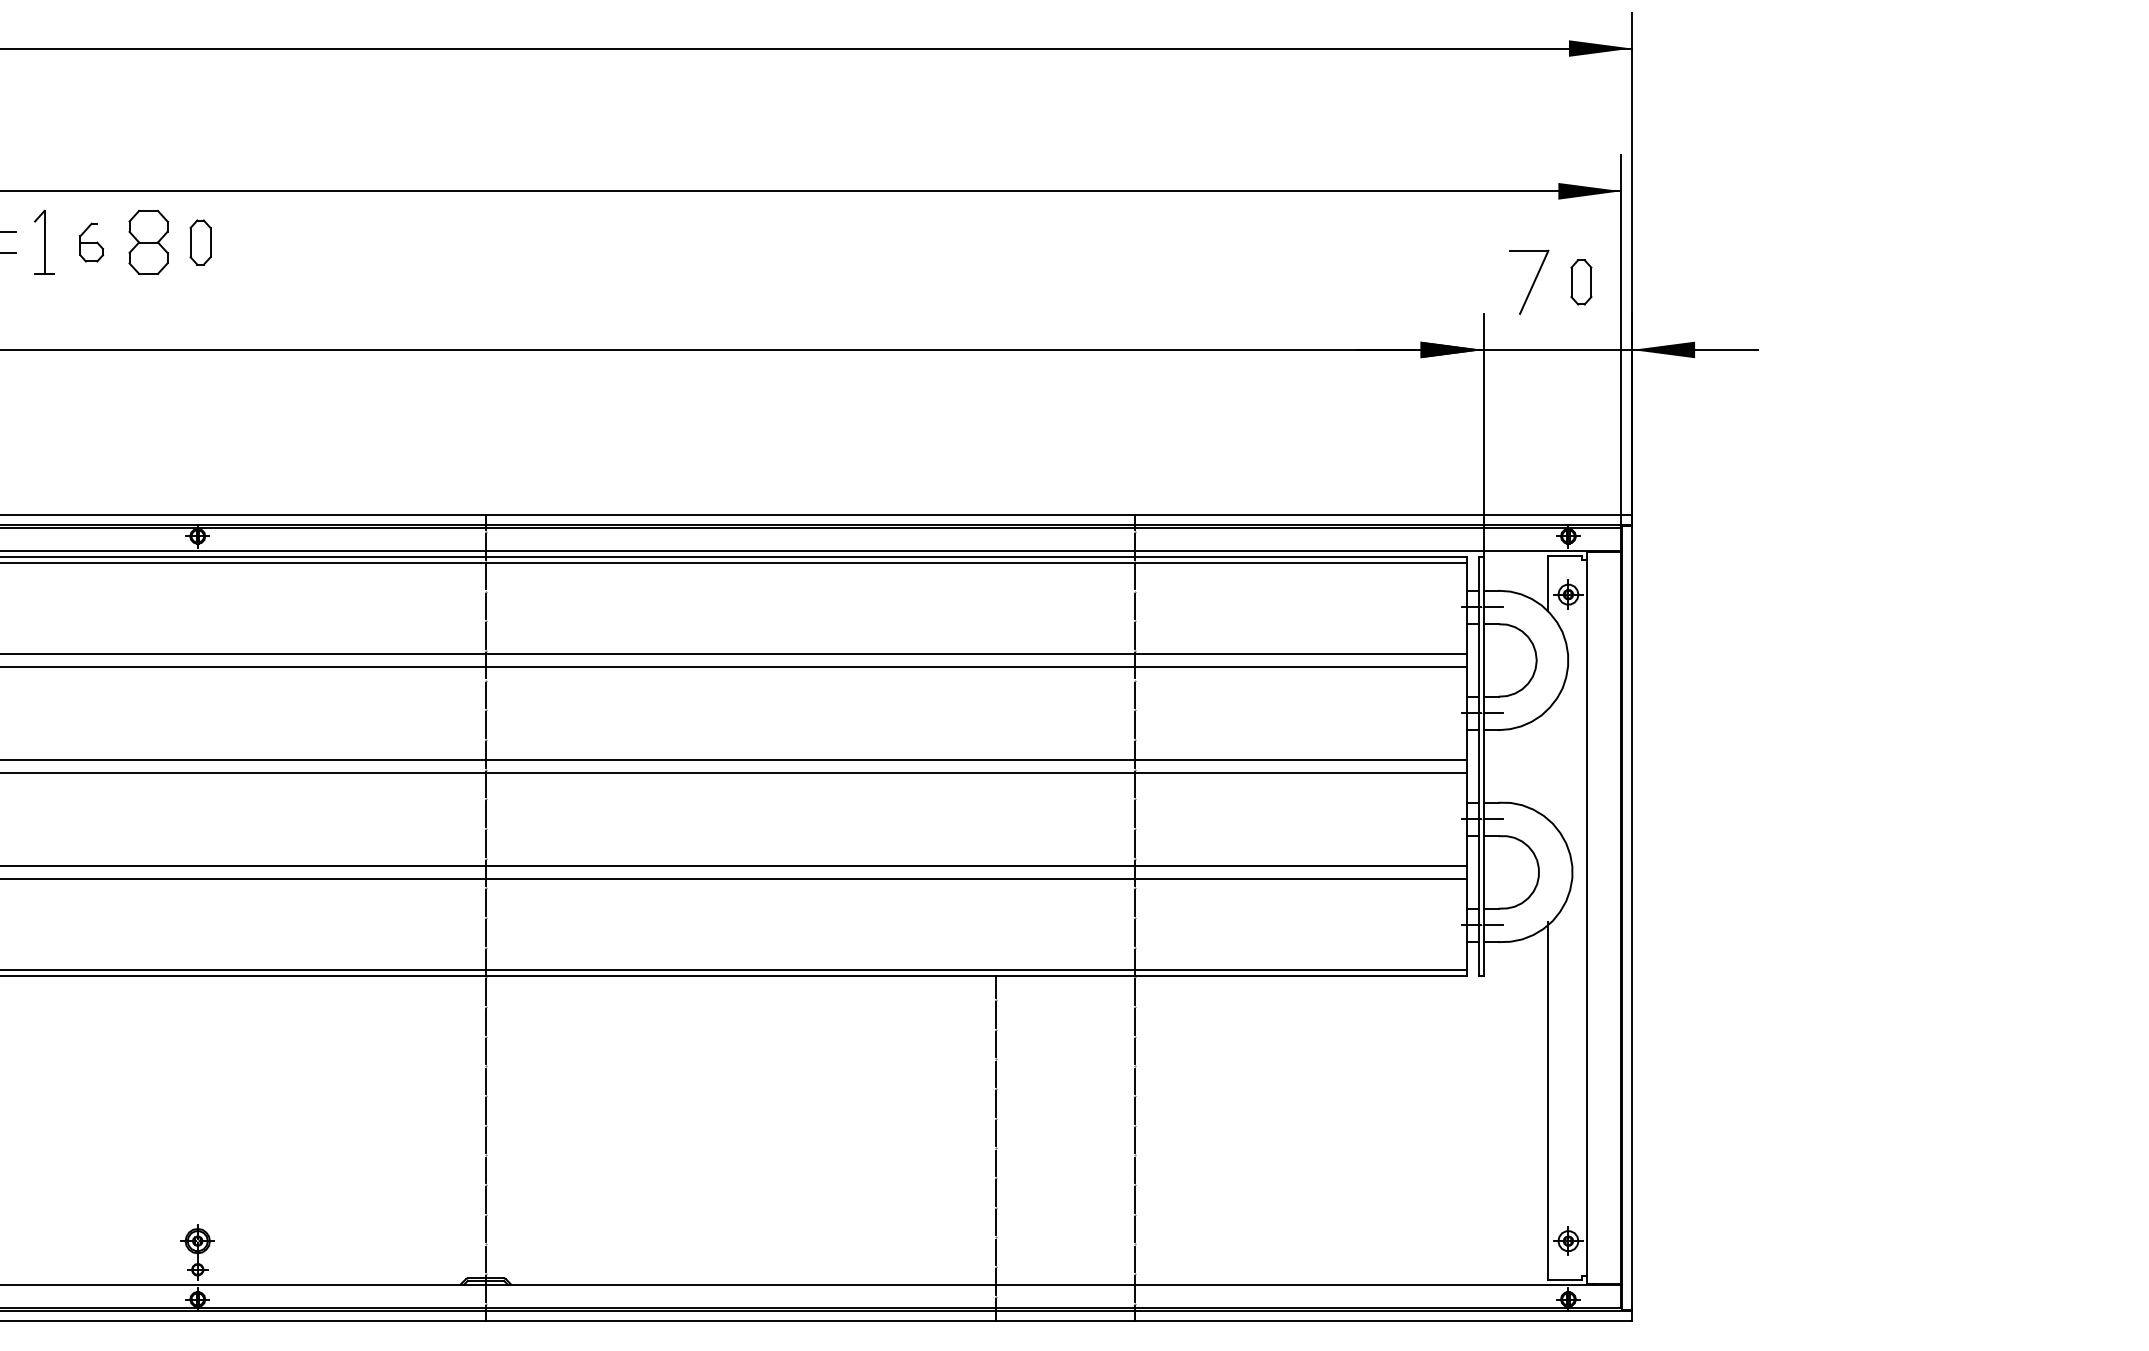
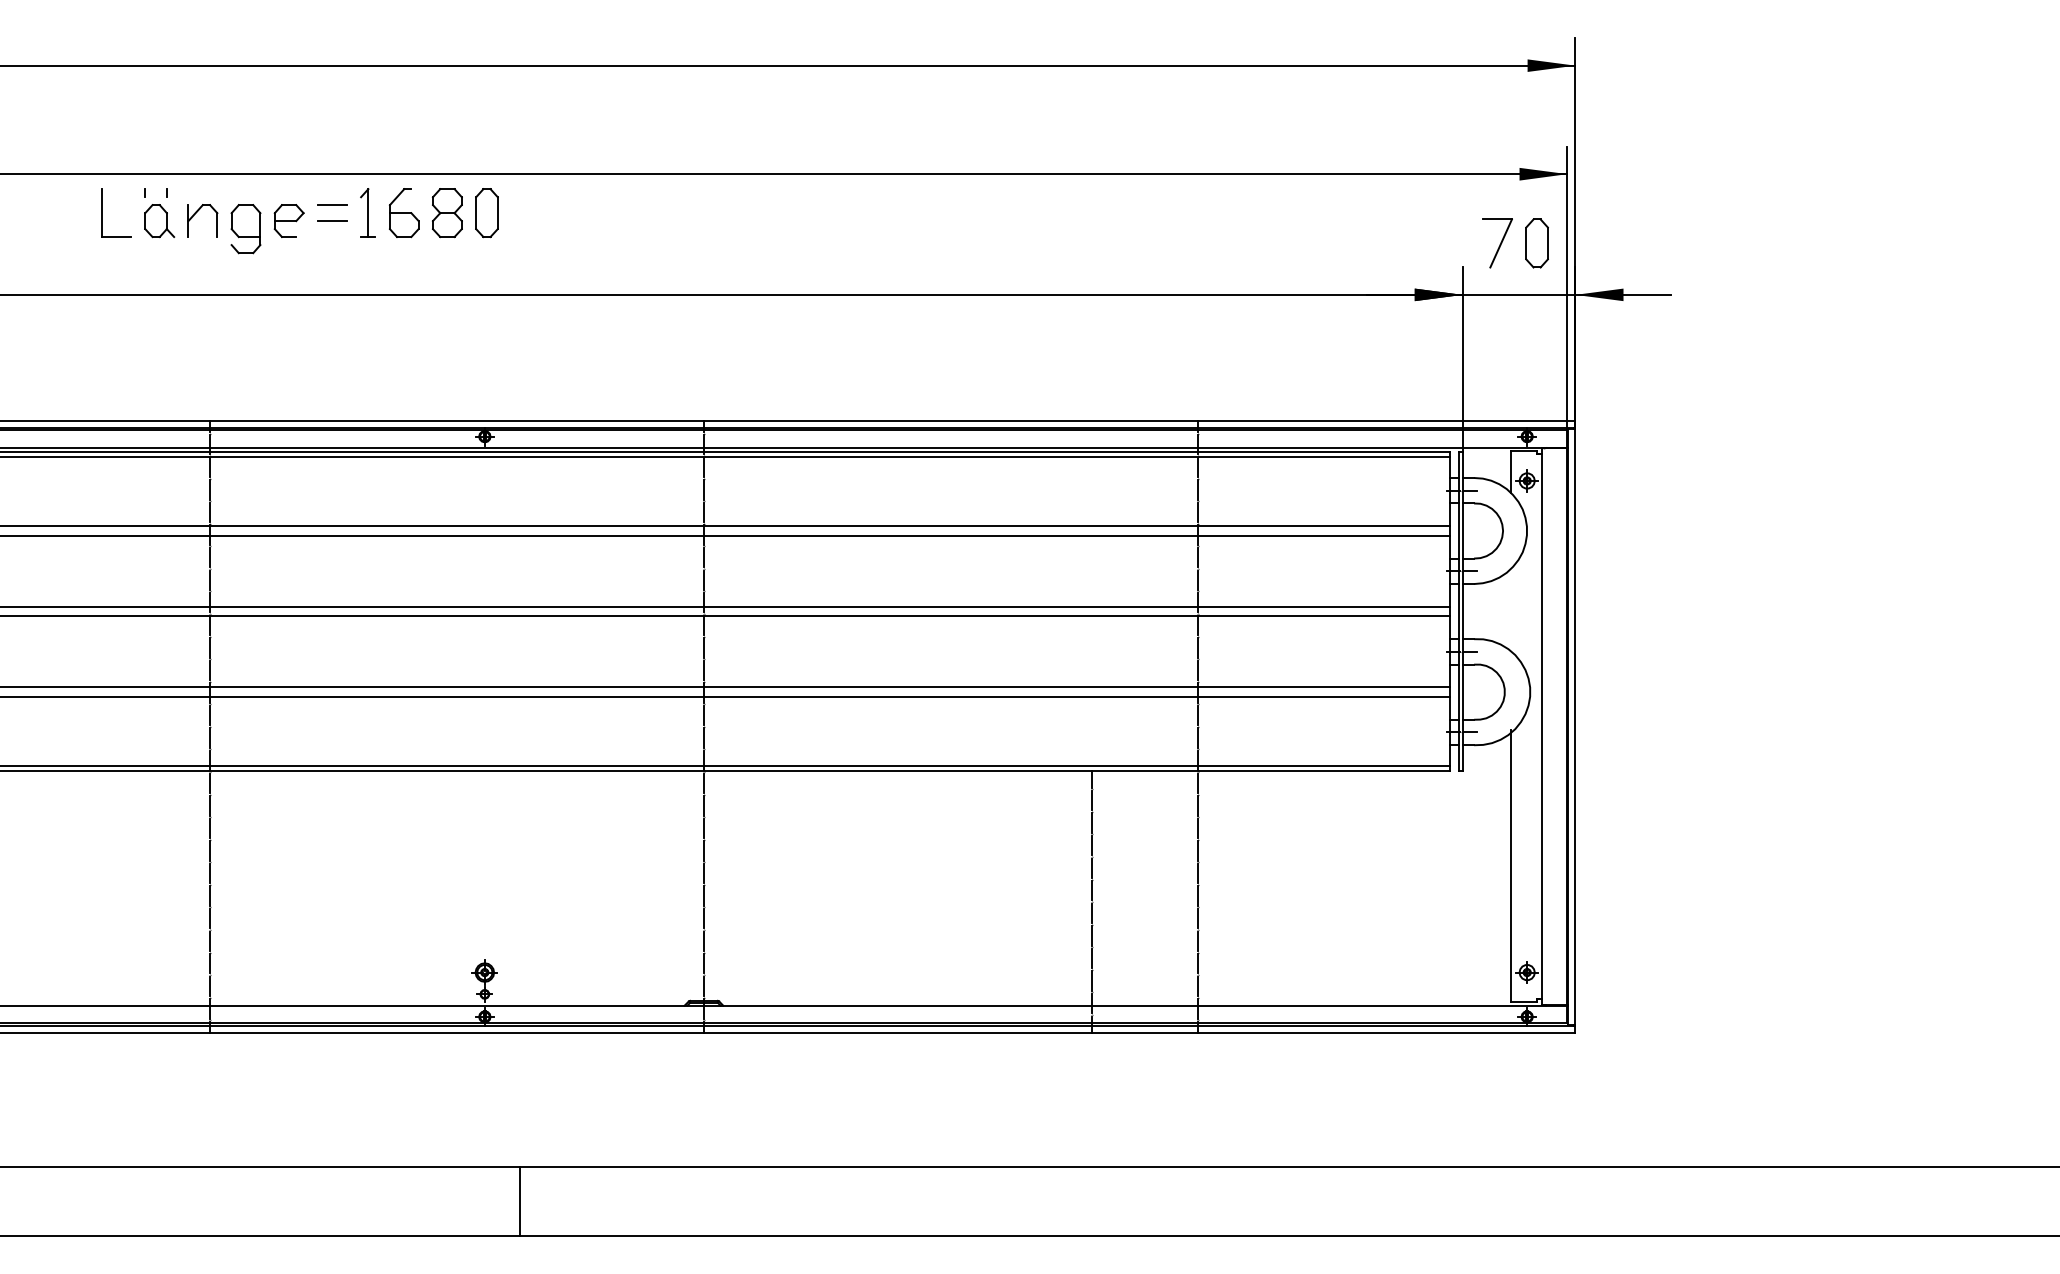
part: (90, 242) -> (403, 213), size x1.67
part: (199, 242) -> (486, 213), size x1.43
part: (1580, 282) -> (1536, 243), size x1.43

